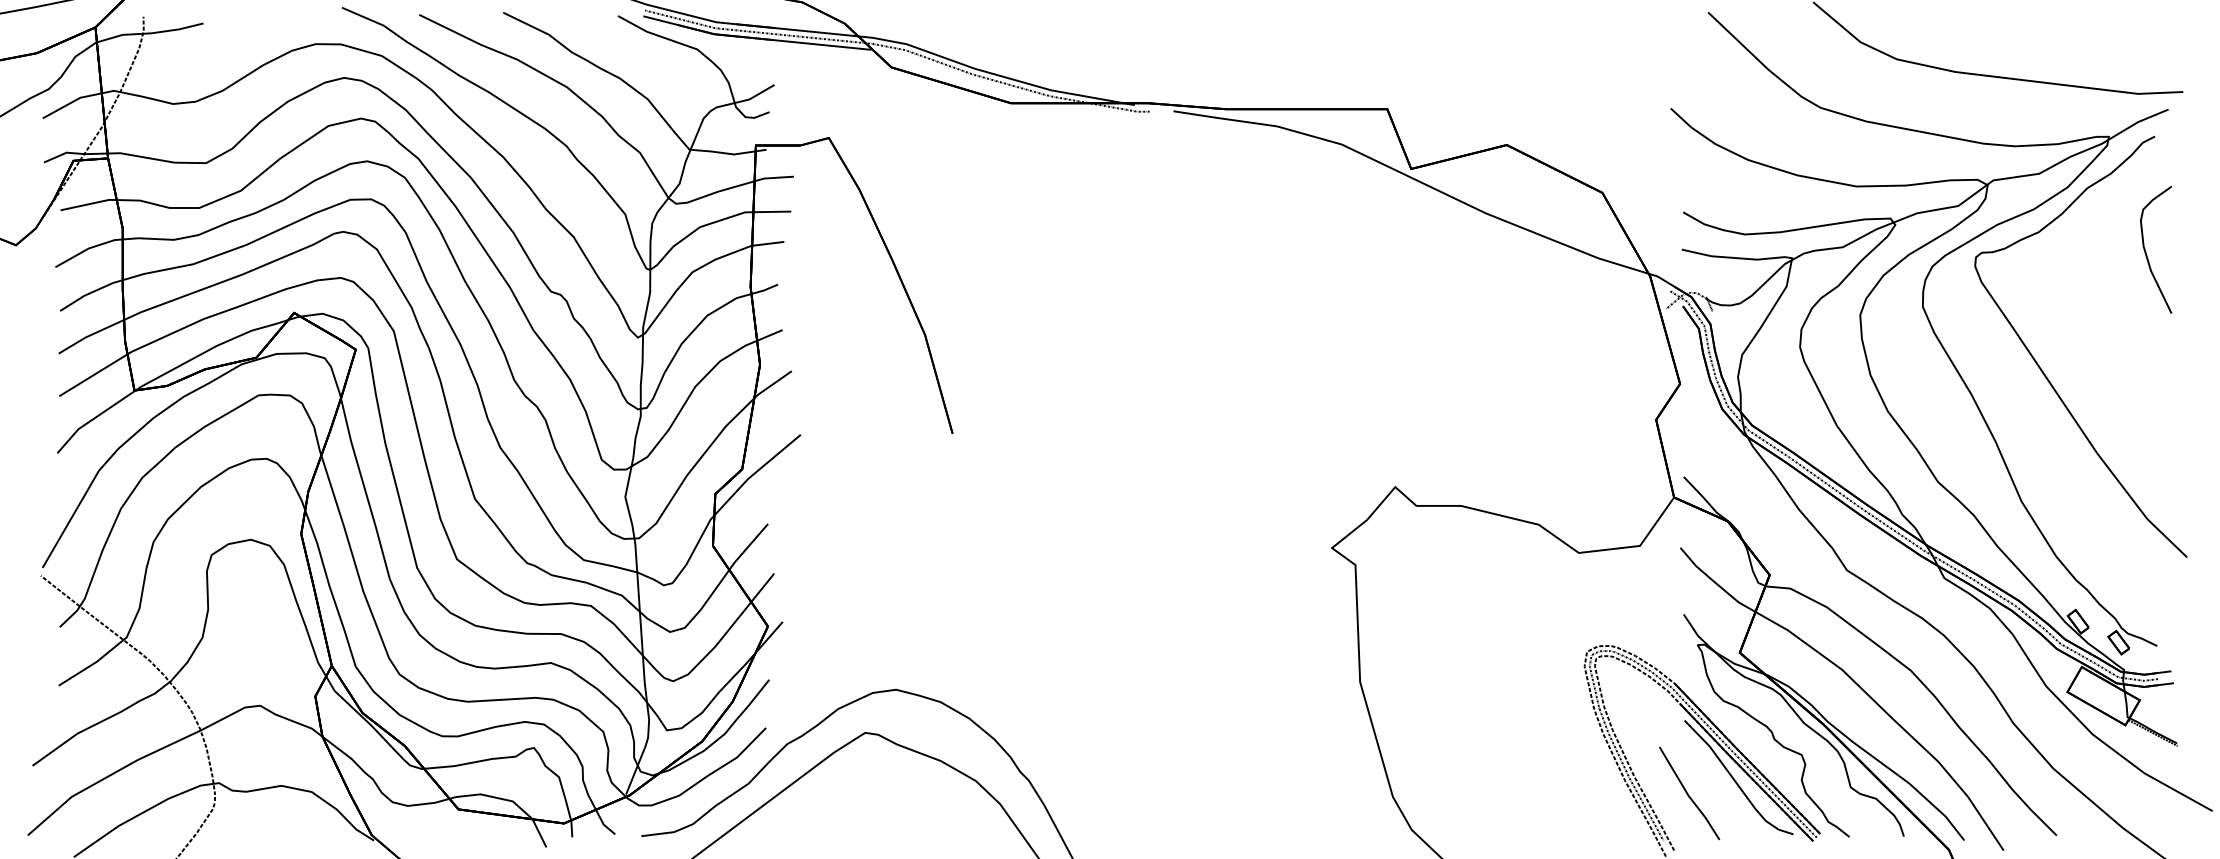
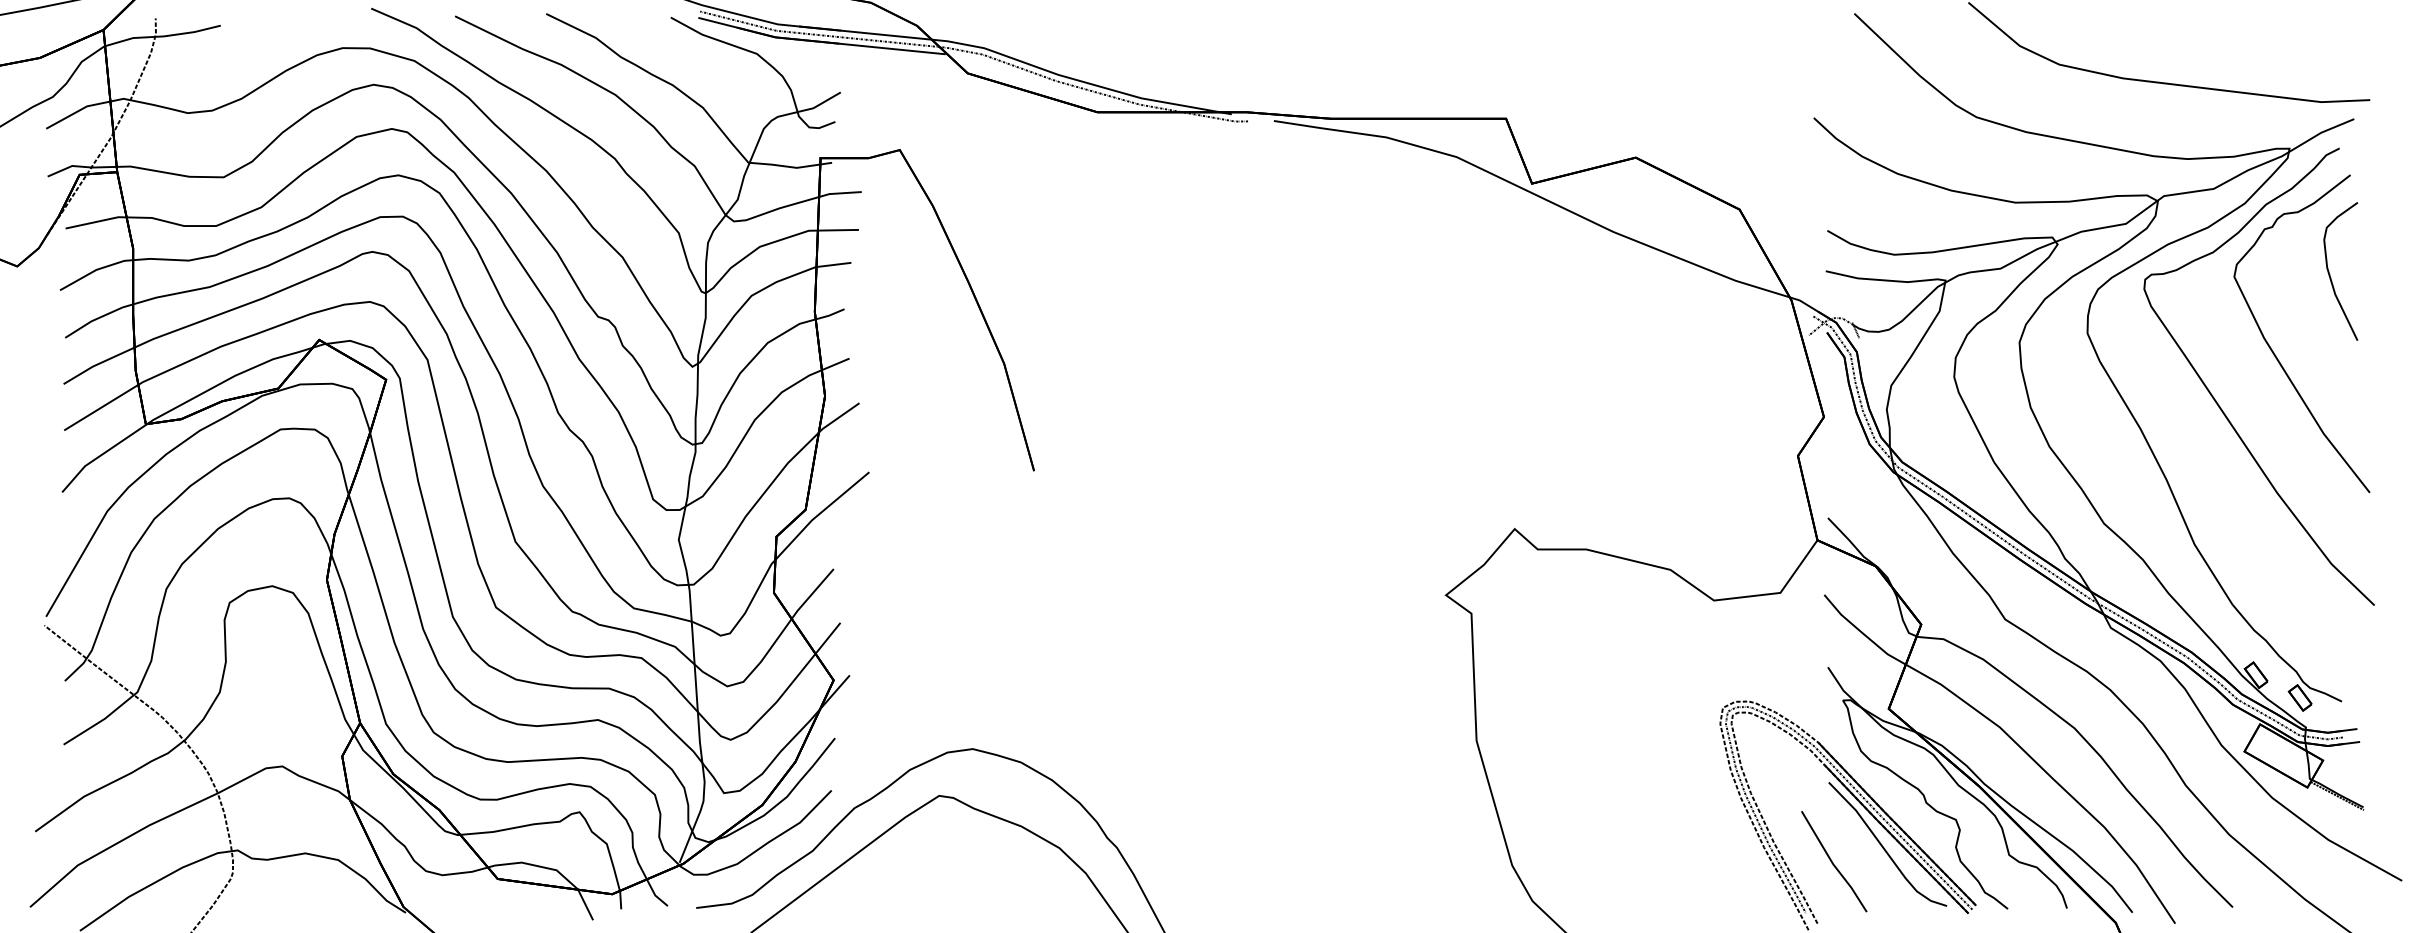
part: (2094, 323) -> (2273, 351), added

